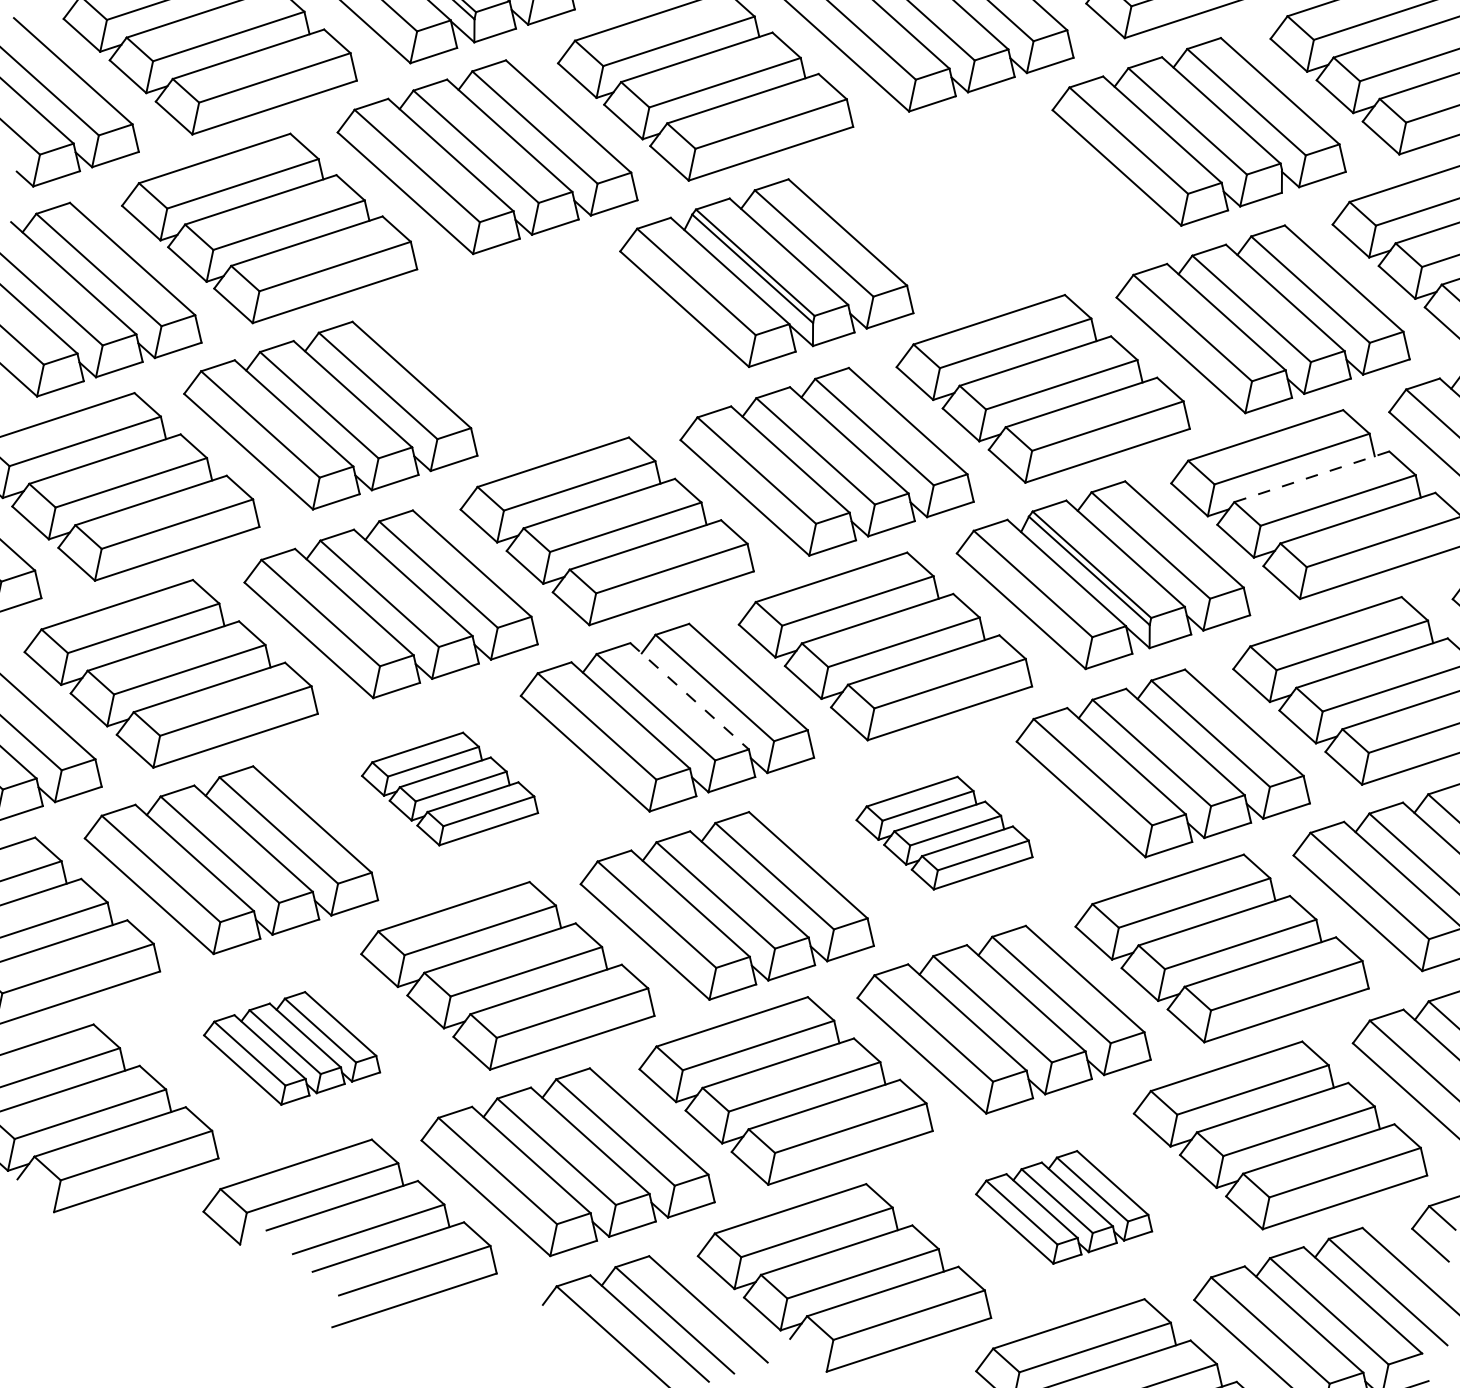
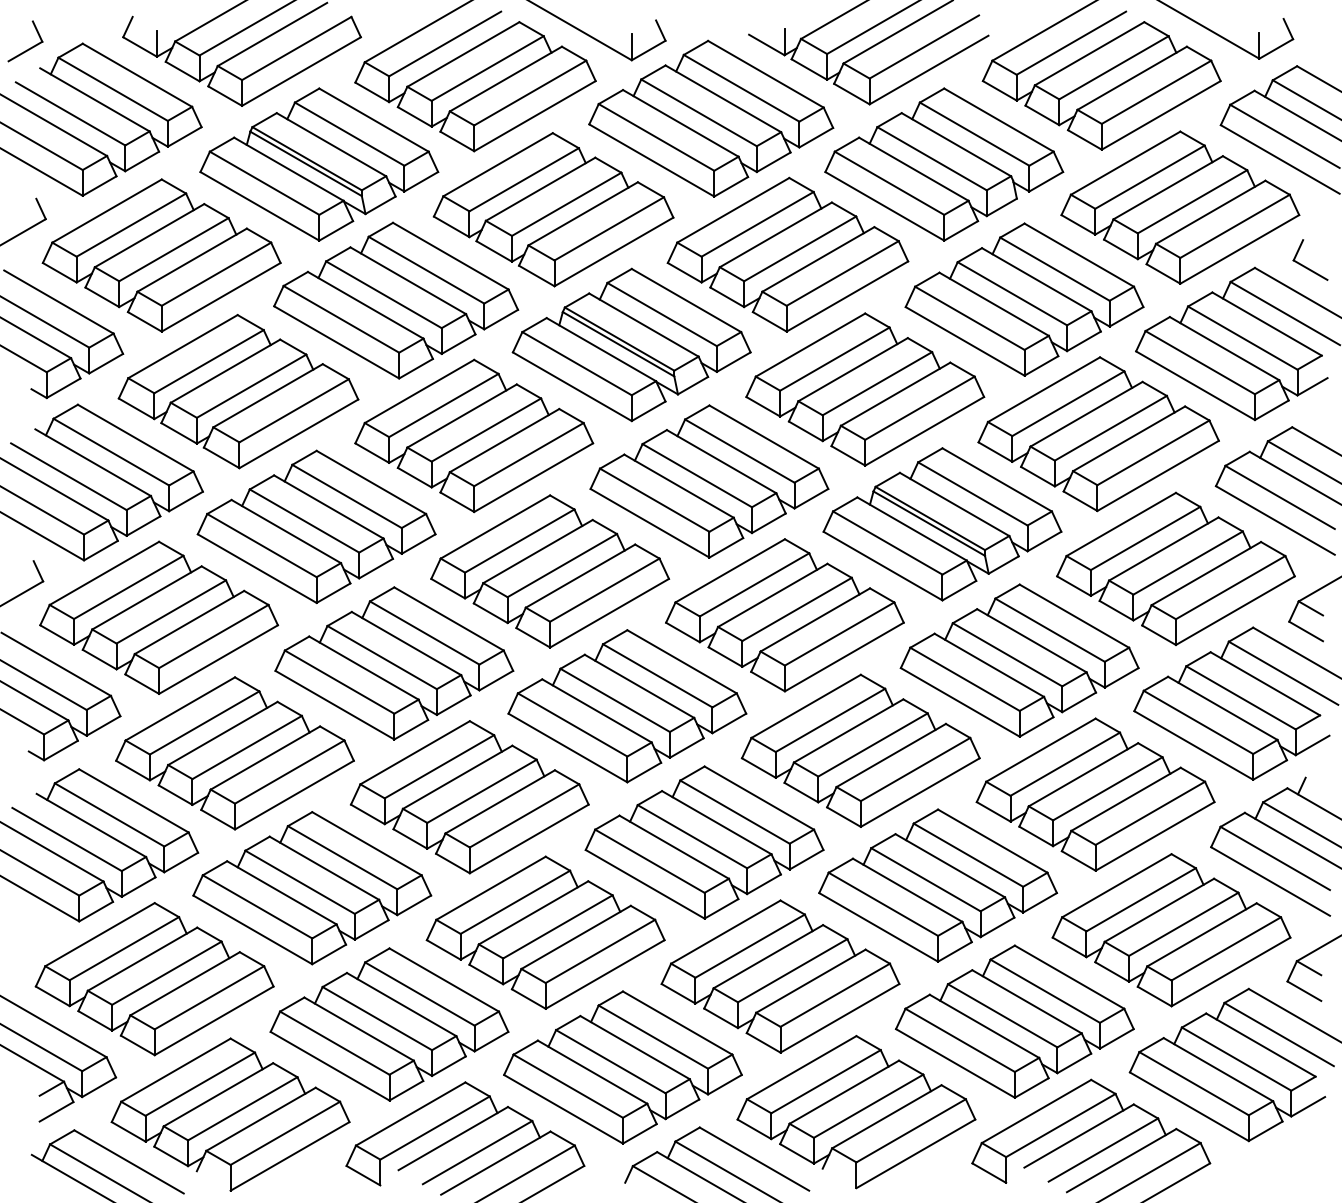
part: (984, 201) -> (787, 254), added
part: (551, 343) -> (474, 435), added
line: (1311, 477) -> (1086, 414), dashed -> solid
line: (689, 696) -> (639, 686), dashed -> solid
part: (450, 789) -> (469, 797), size x1.67
part: (945, 832) -> (860, 750), size x1.67
part: (293, 1048) -> (389, 1024), size x1.67
part: (1065, 1207) -> (1014, 1021), size x1.67

